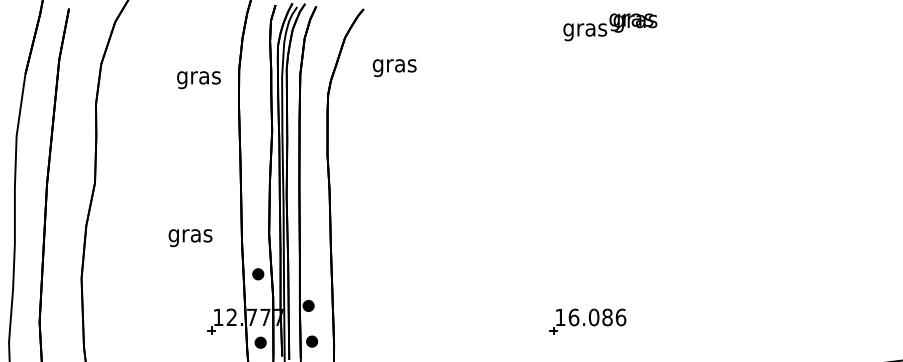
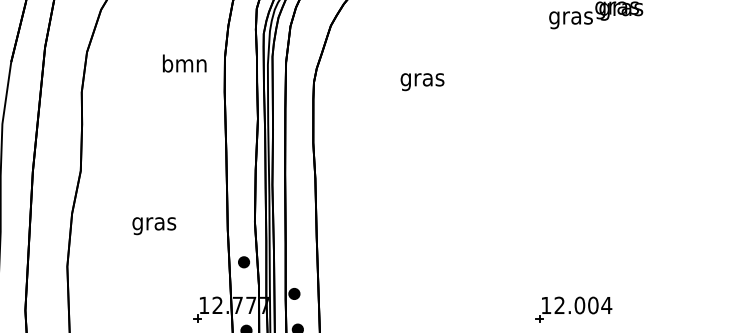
text: (394, 68) -> (422, 82), moved
text: (198, 77) -> (184, 65), gras -> bmn
text: (190, 238) -> (154, 226), moved
text: (597, 317) -> (583, 305), 16.086 -> 12.004

